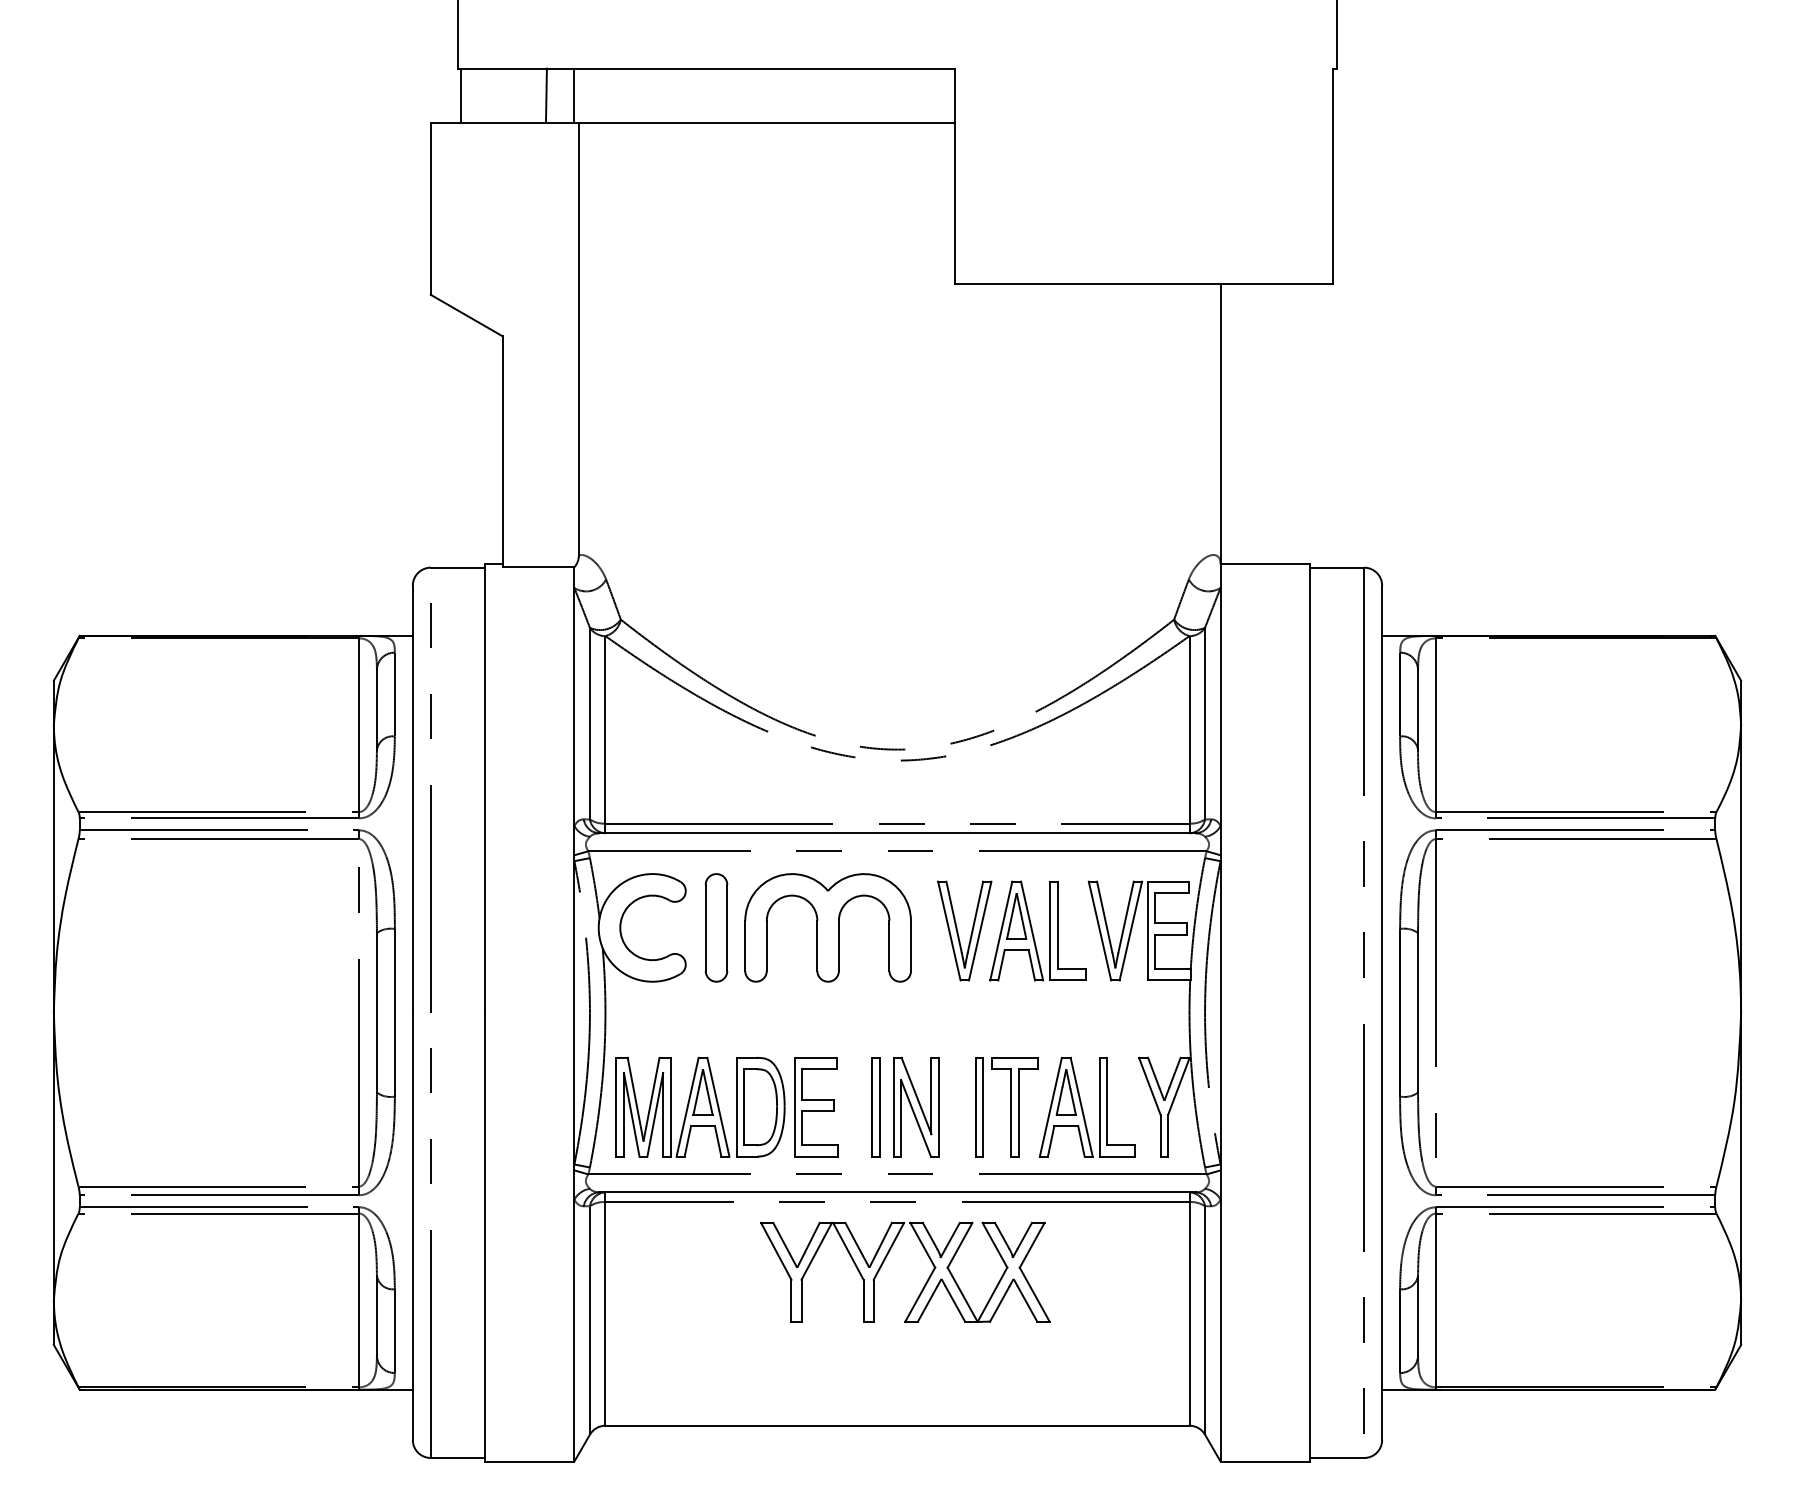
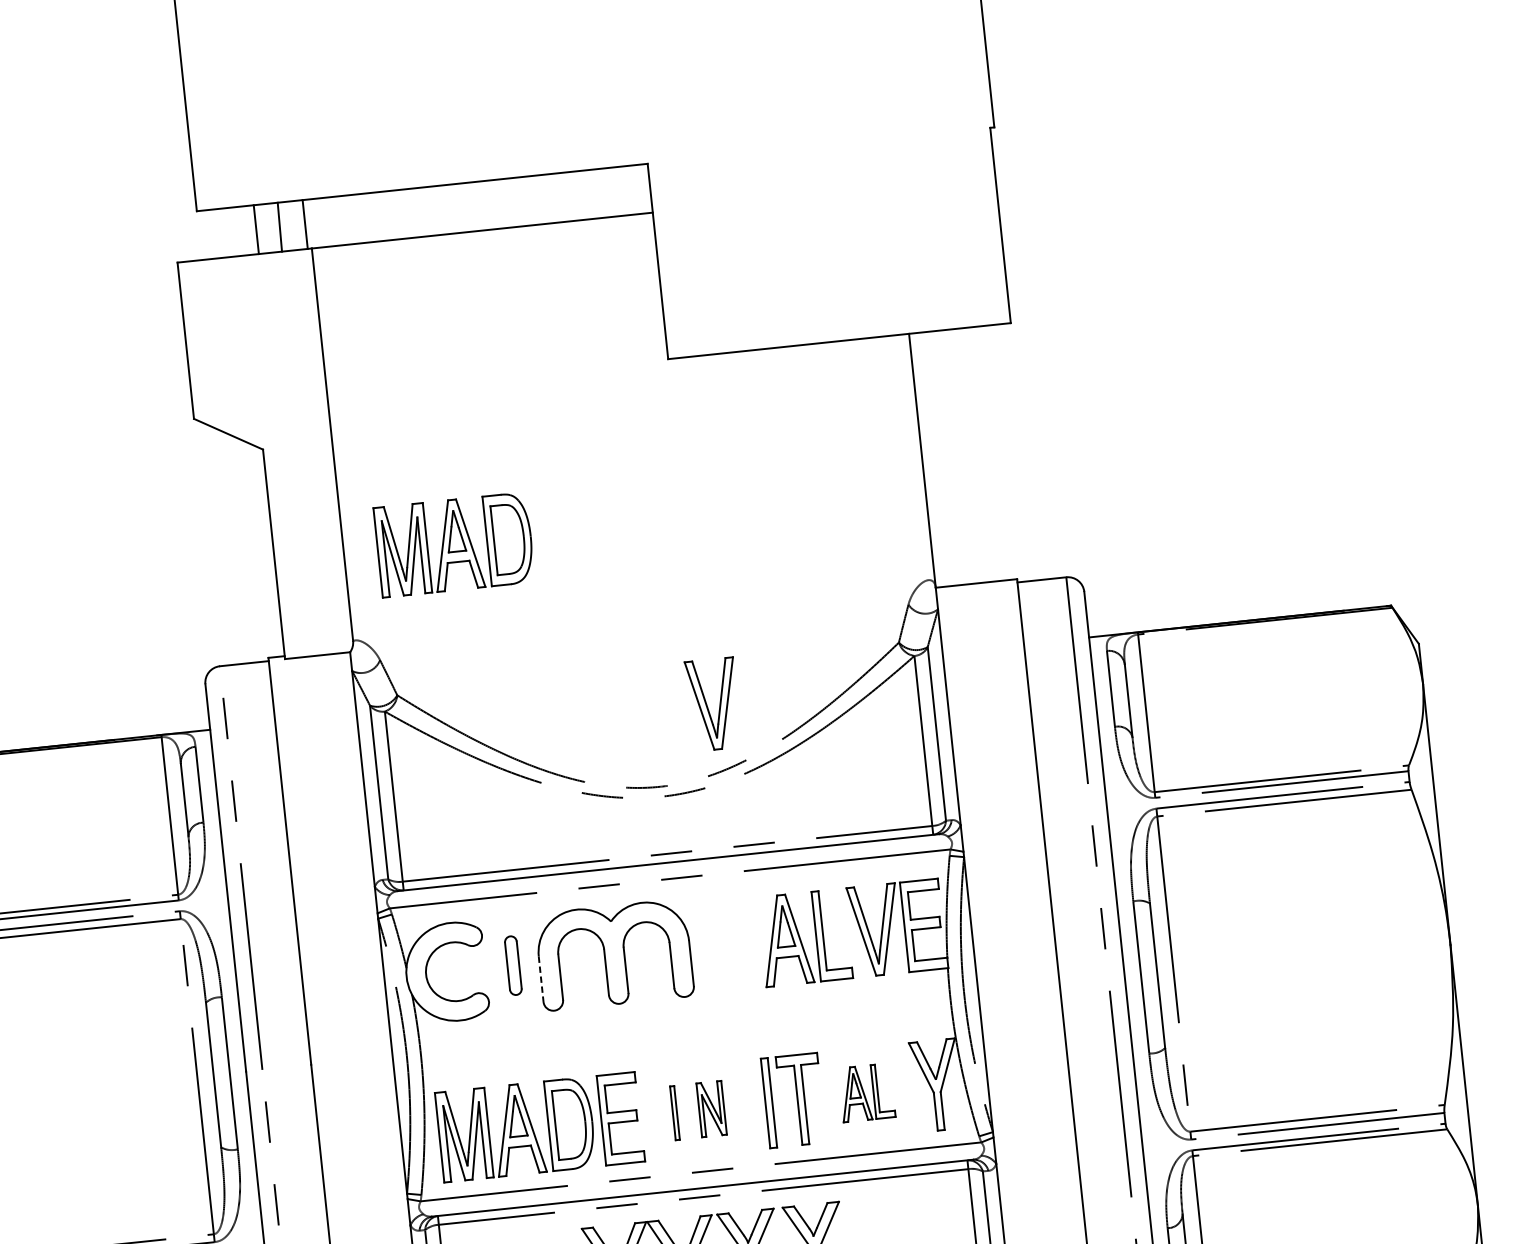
line: (461, 95) -> (256, 229), moved
part: (700, 461) -> (454, 544), added
part: (716, 927) -> (513, 965), size x0.6
part: (958, 931) -> (707, 705), moved
line: (745, 946) -> (541, 979), solid -> dashed
part: (916, 1106) -> (711, 1108), size x0.6
part: (1087, 1106) -> (866, 1092), size x0.6
part: (875, 1107) -> (674, 1113), size x0.6

